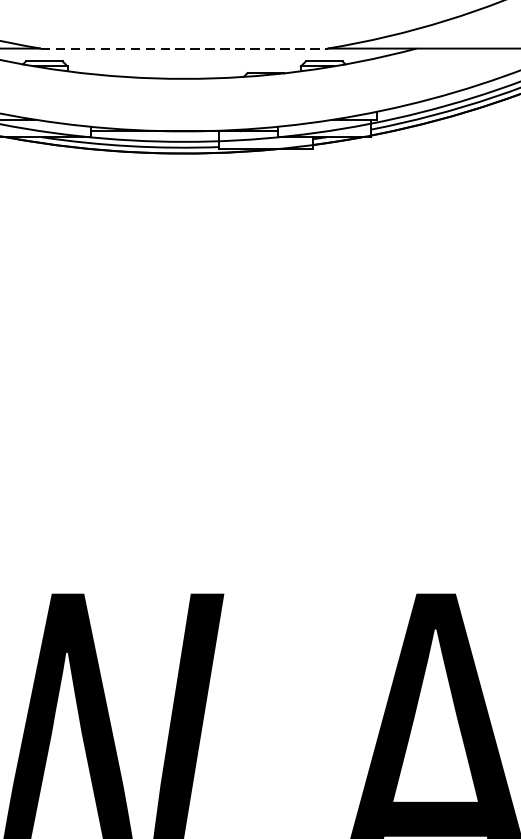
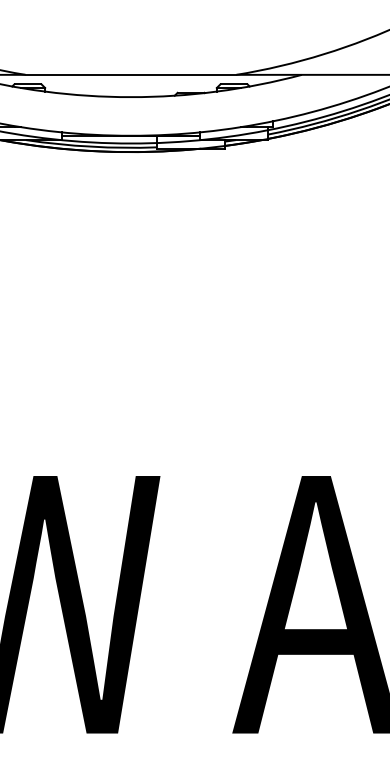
line: (184, 48) -> (131, 74), dashed -> solid

